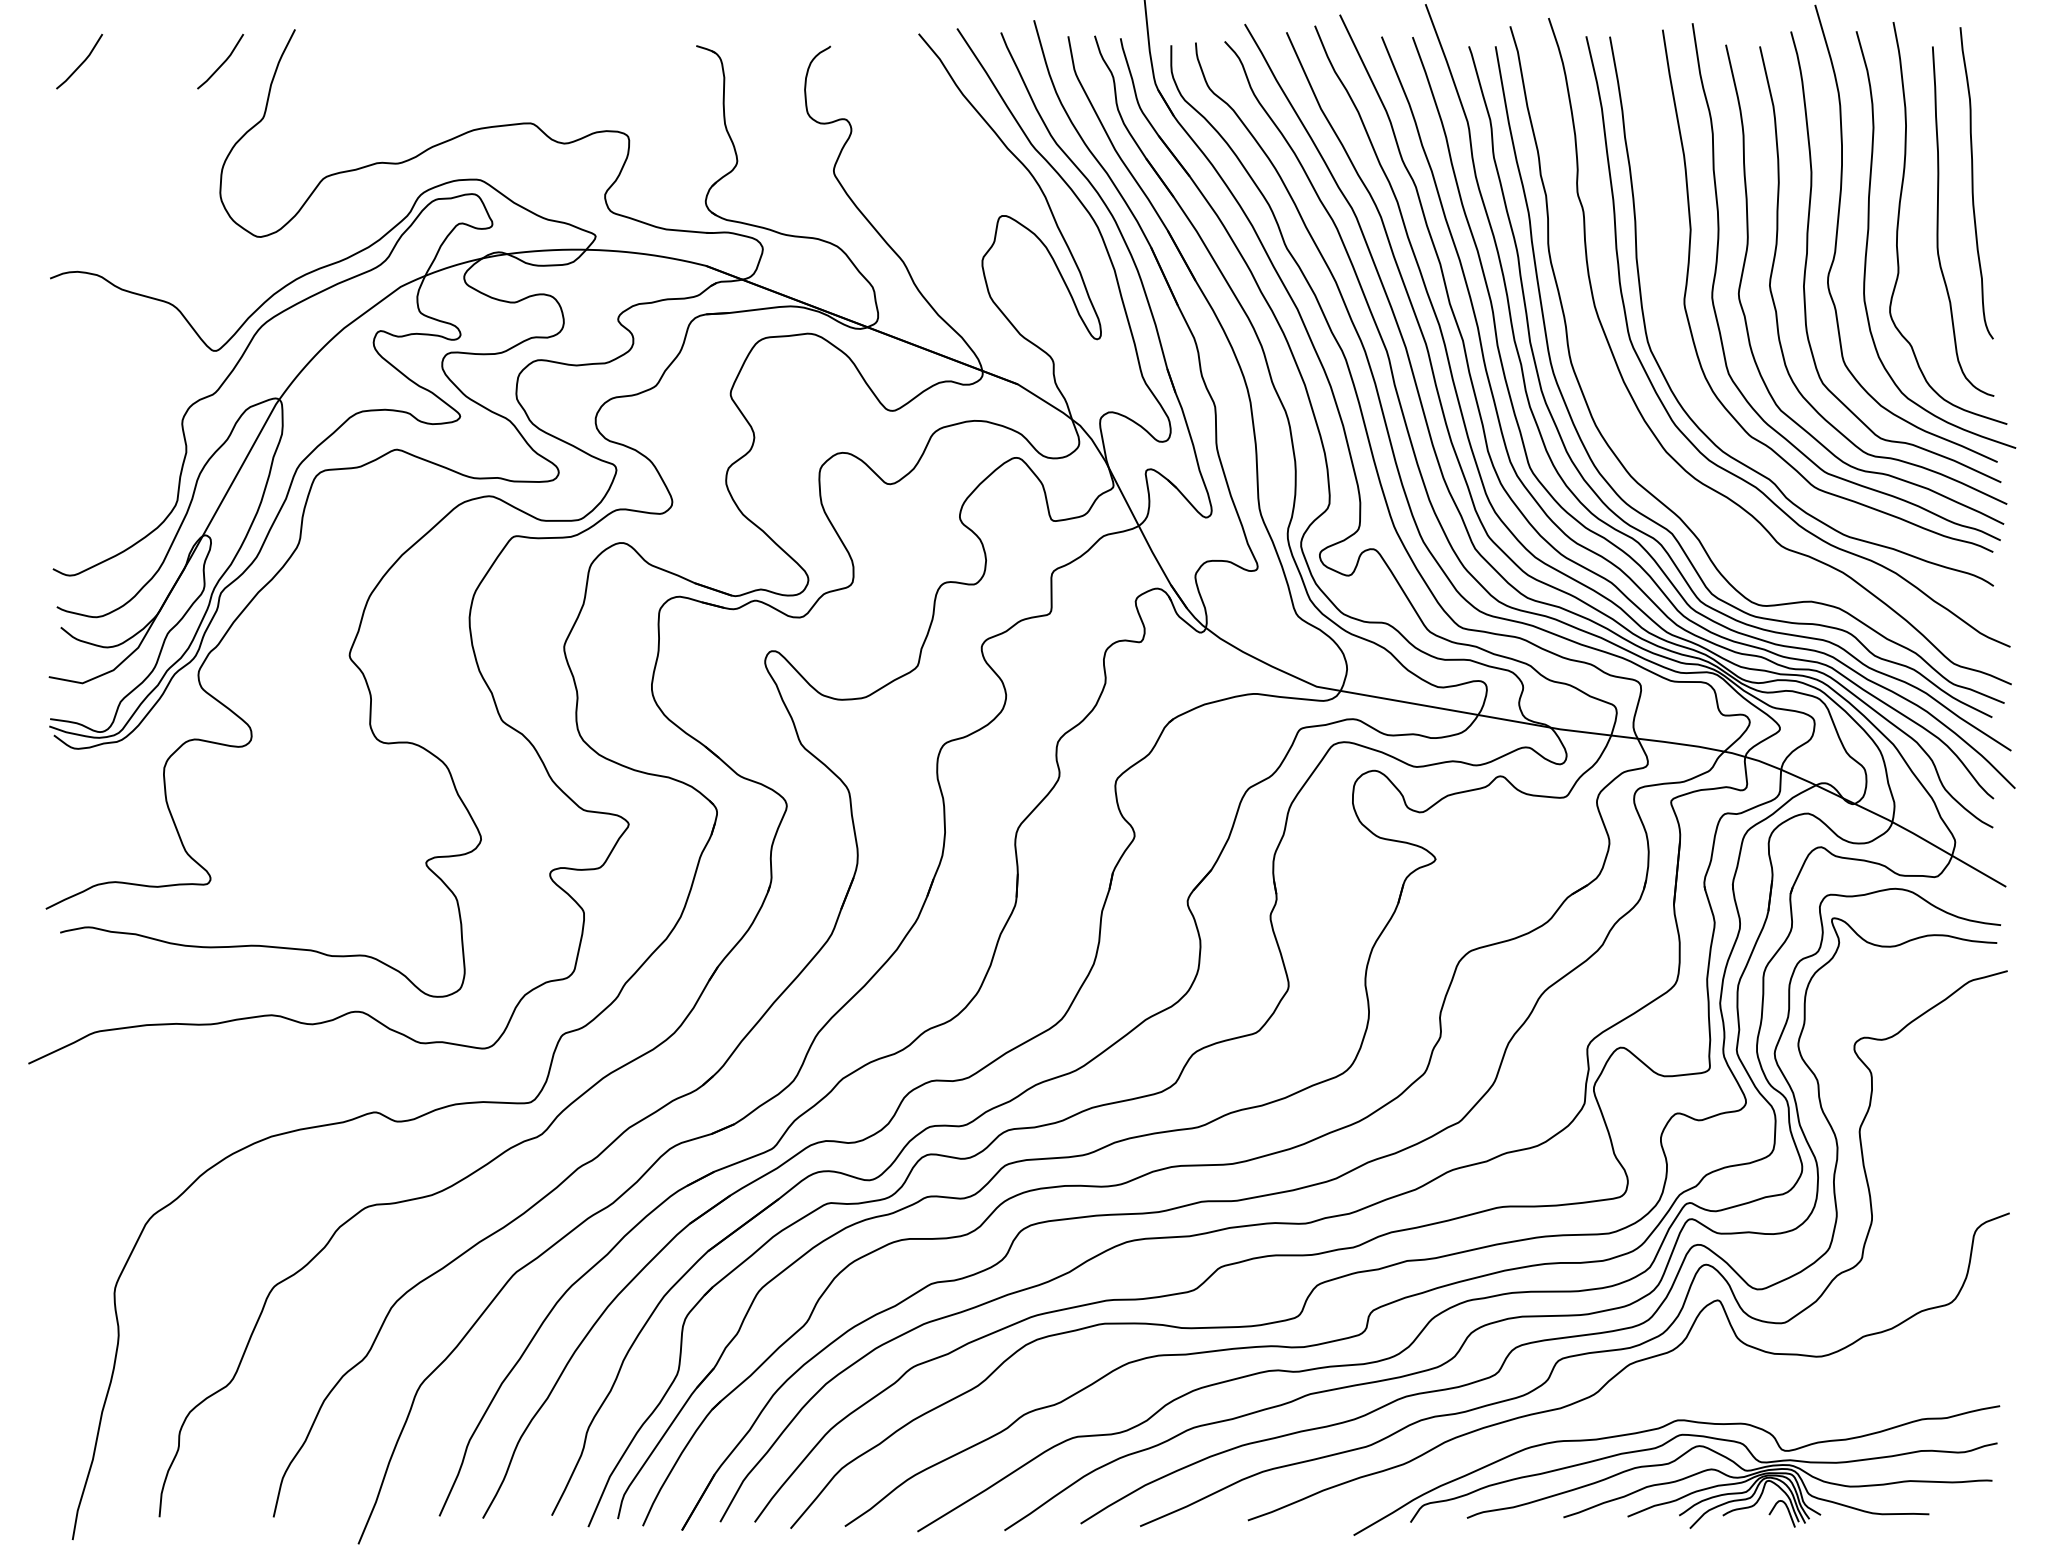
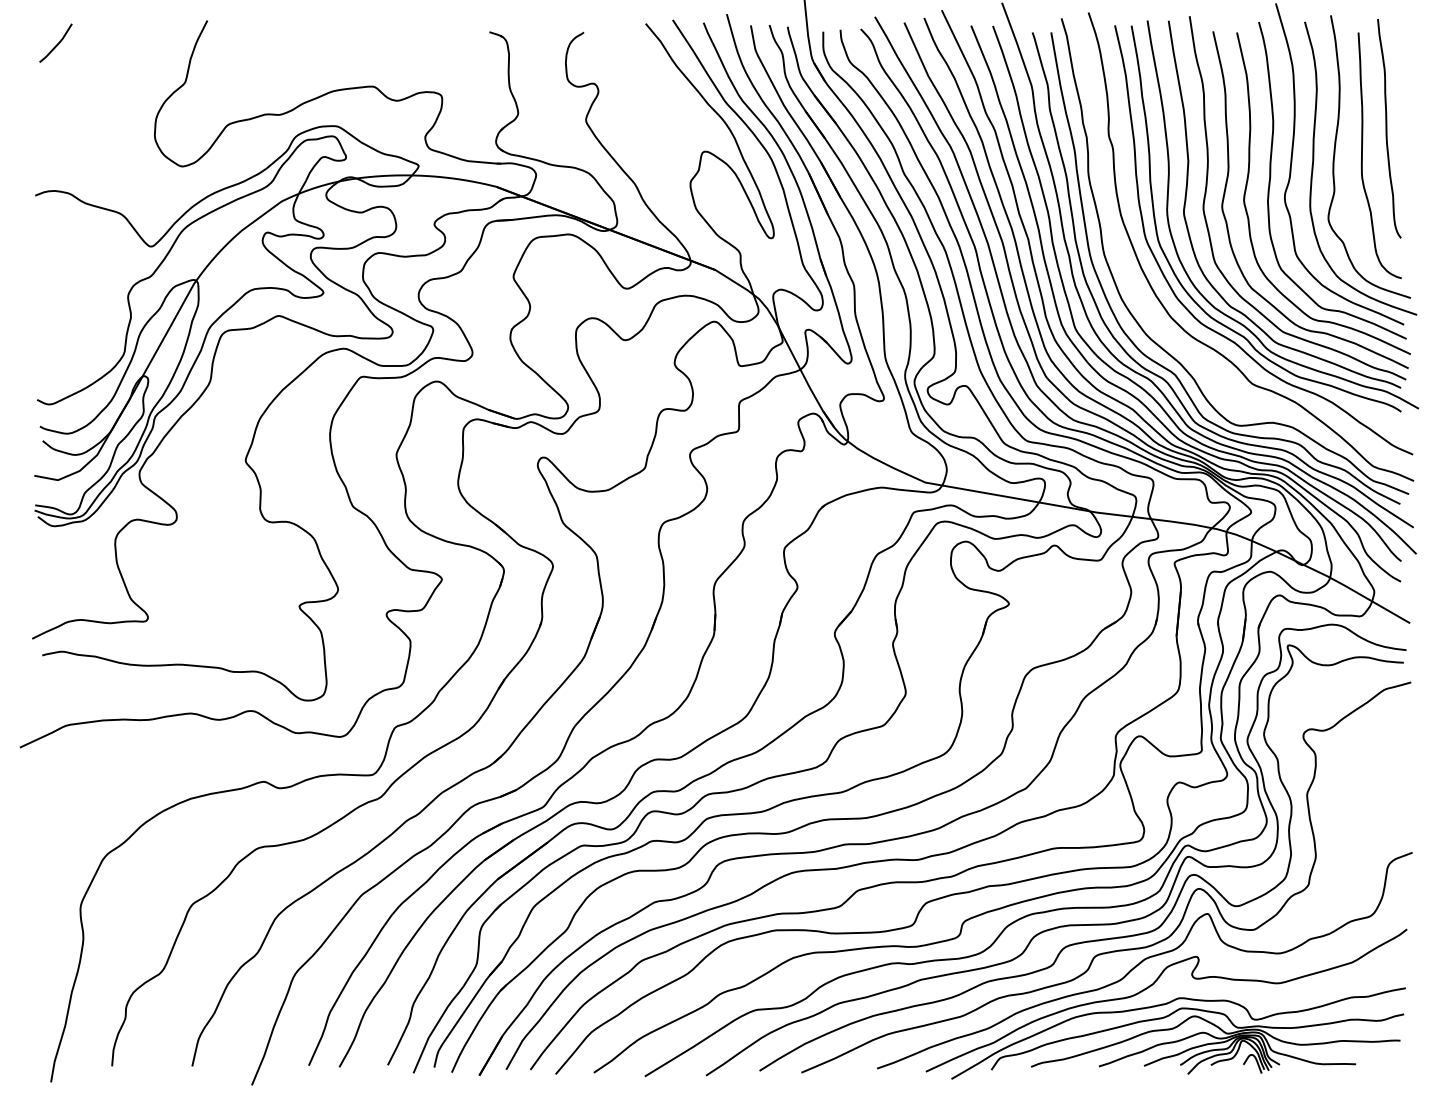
line: (222, 62) -> (156, 43), removed
curve: (1674, 356) -> (1176, 250), added
curve: (1639, 1402) -> (1152, 985), added

